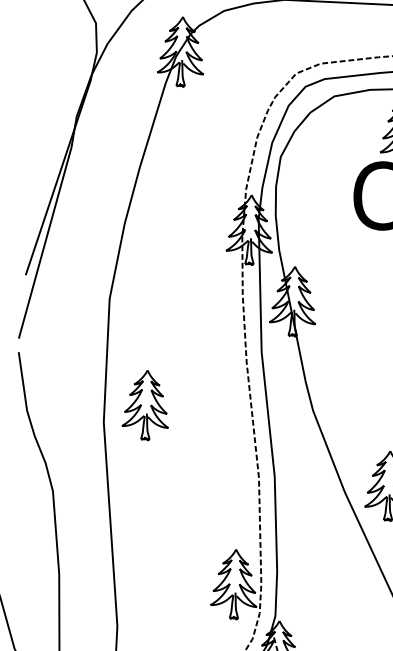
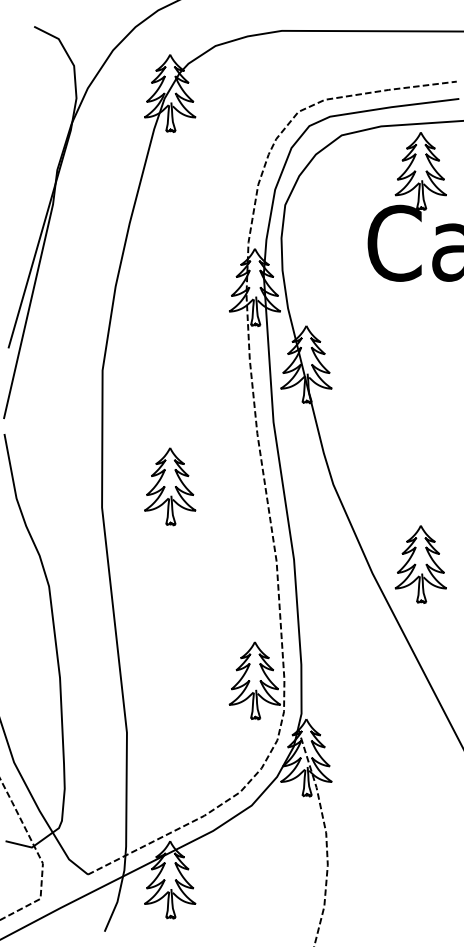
part: (146, 405) -> (170, 486), moved

